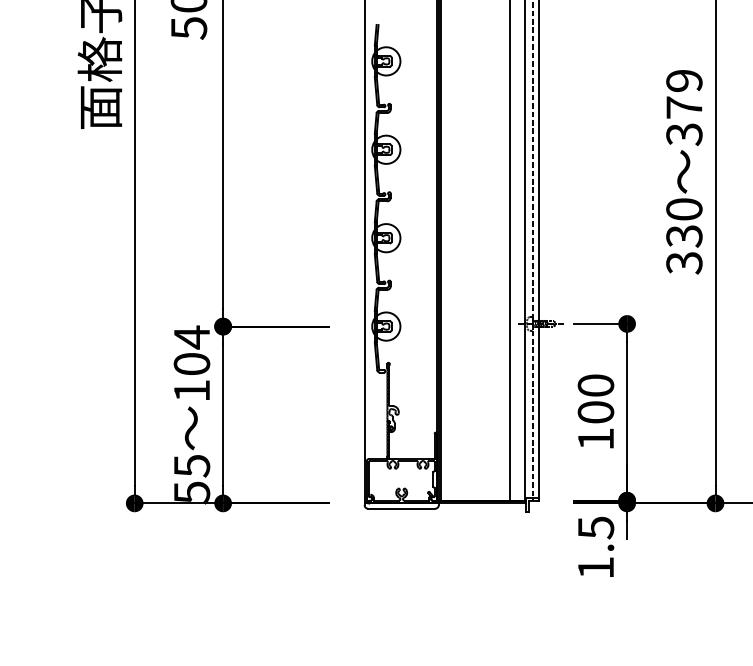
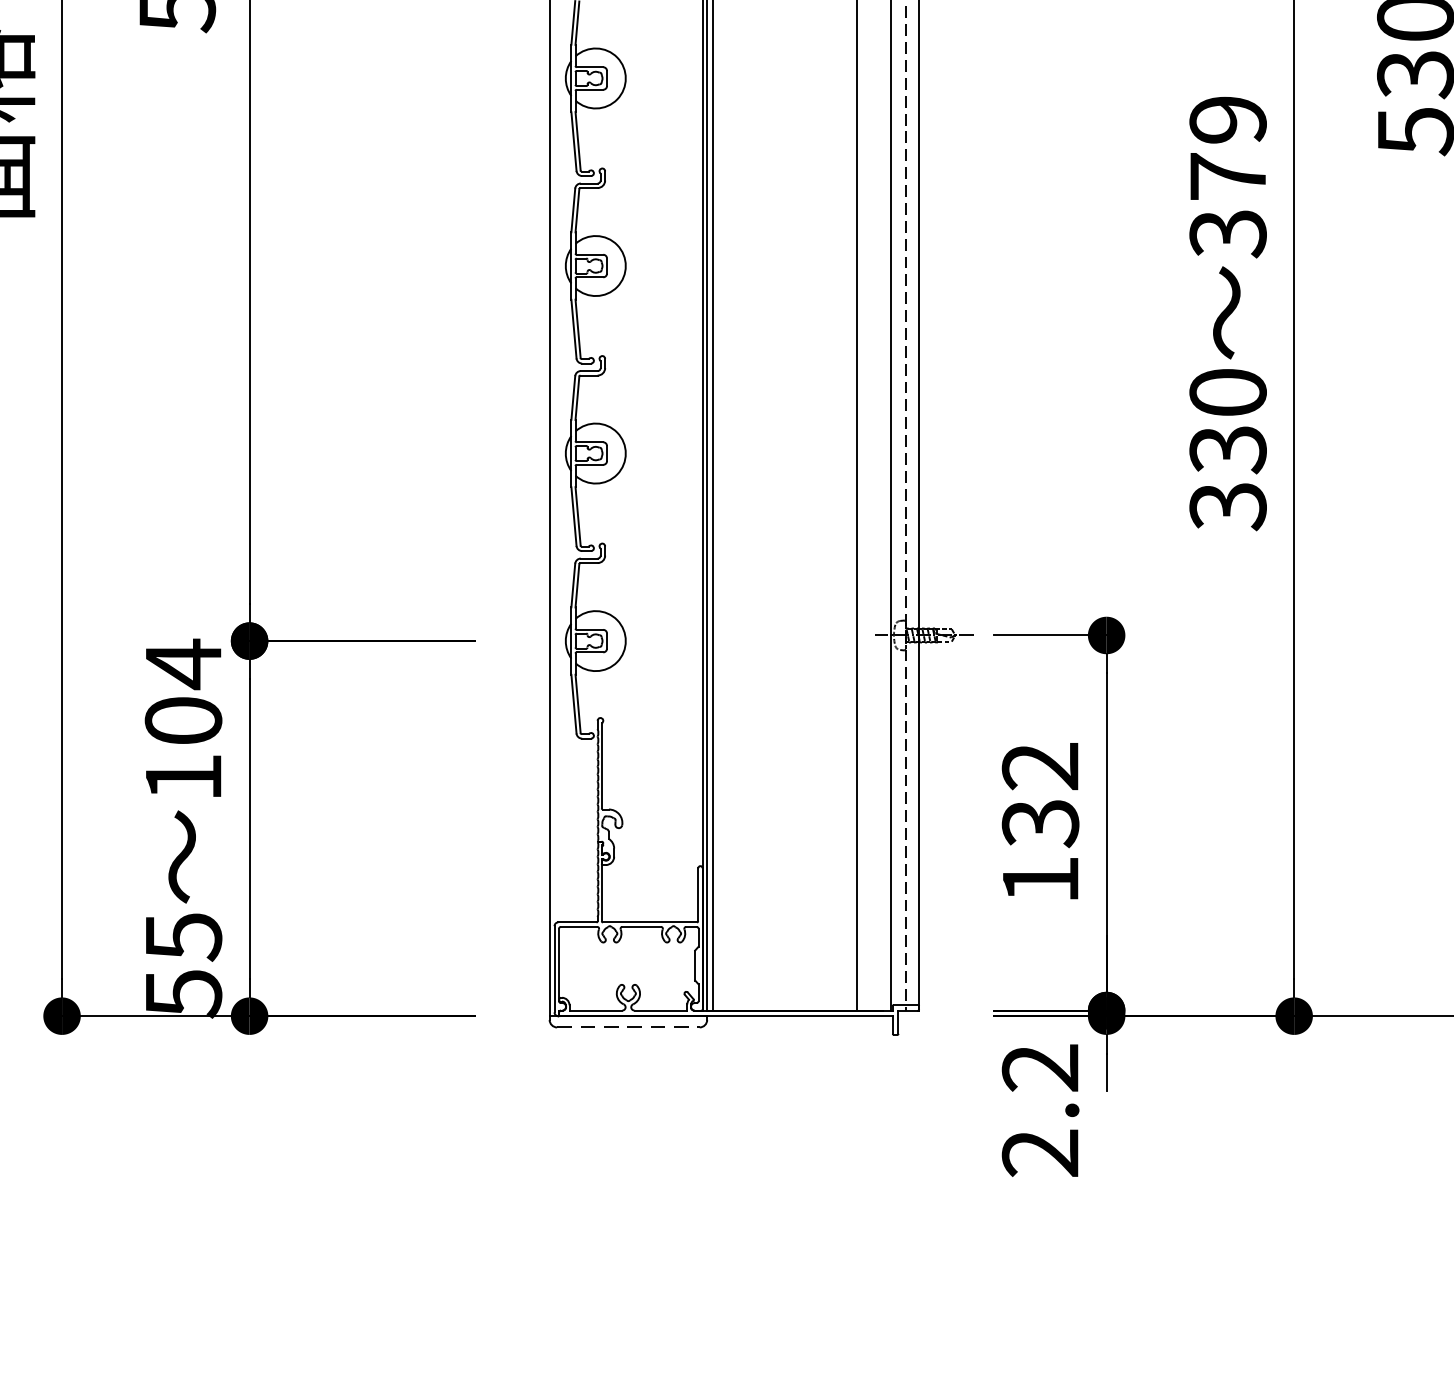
text: (595, 399) -> (1039, 795), 100 -> 132
line: (401, 508) -> (627, 1026), solid -> dashed
text: (595, 547) -> (1039, 1109), 1.5 -> 2.2

